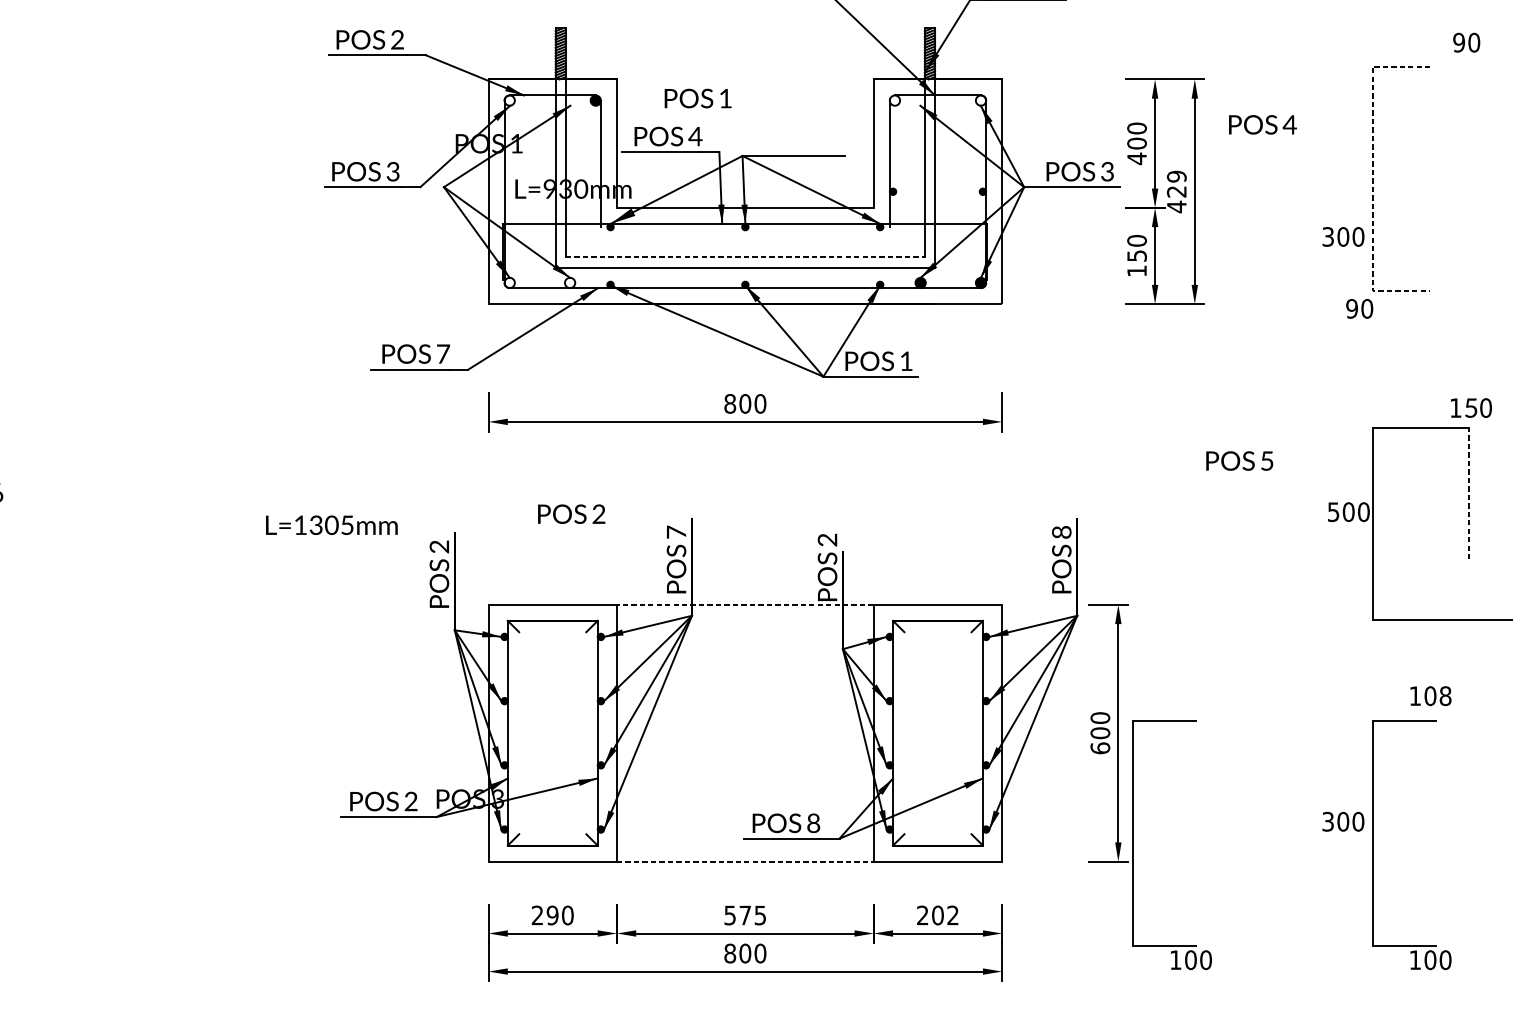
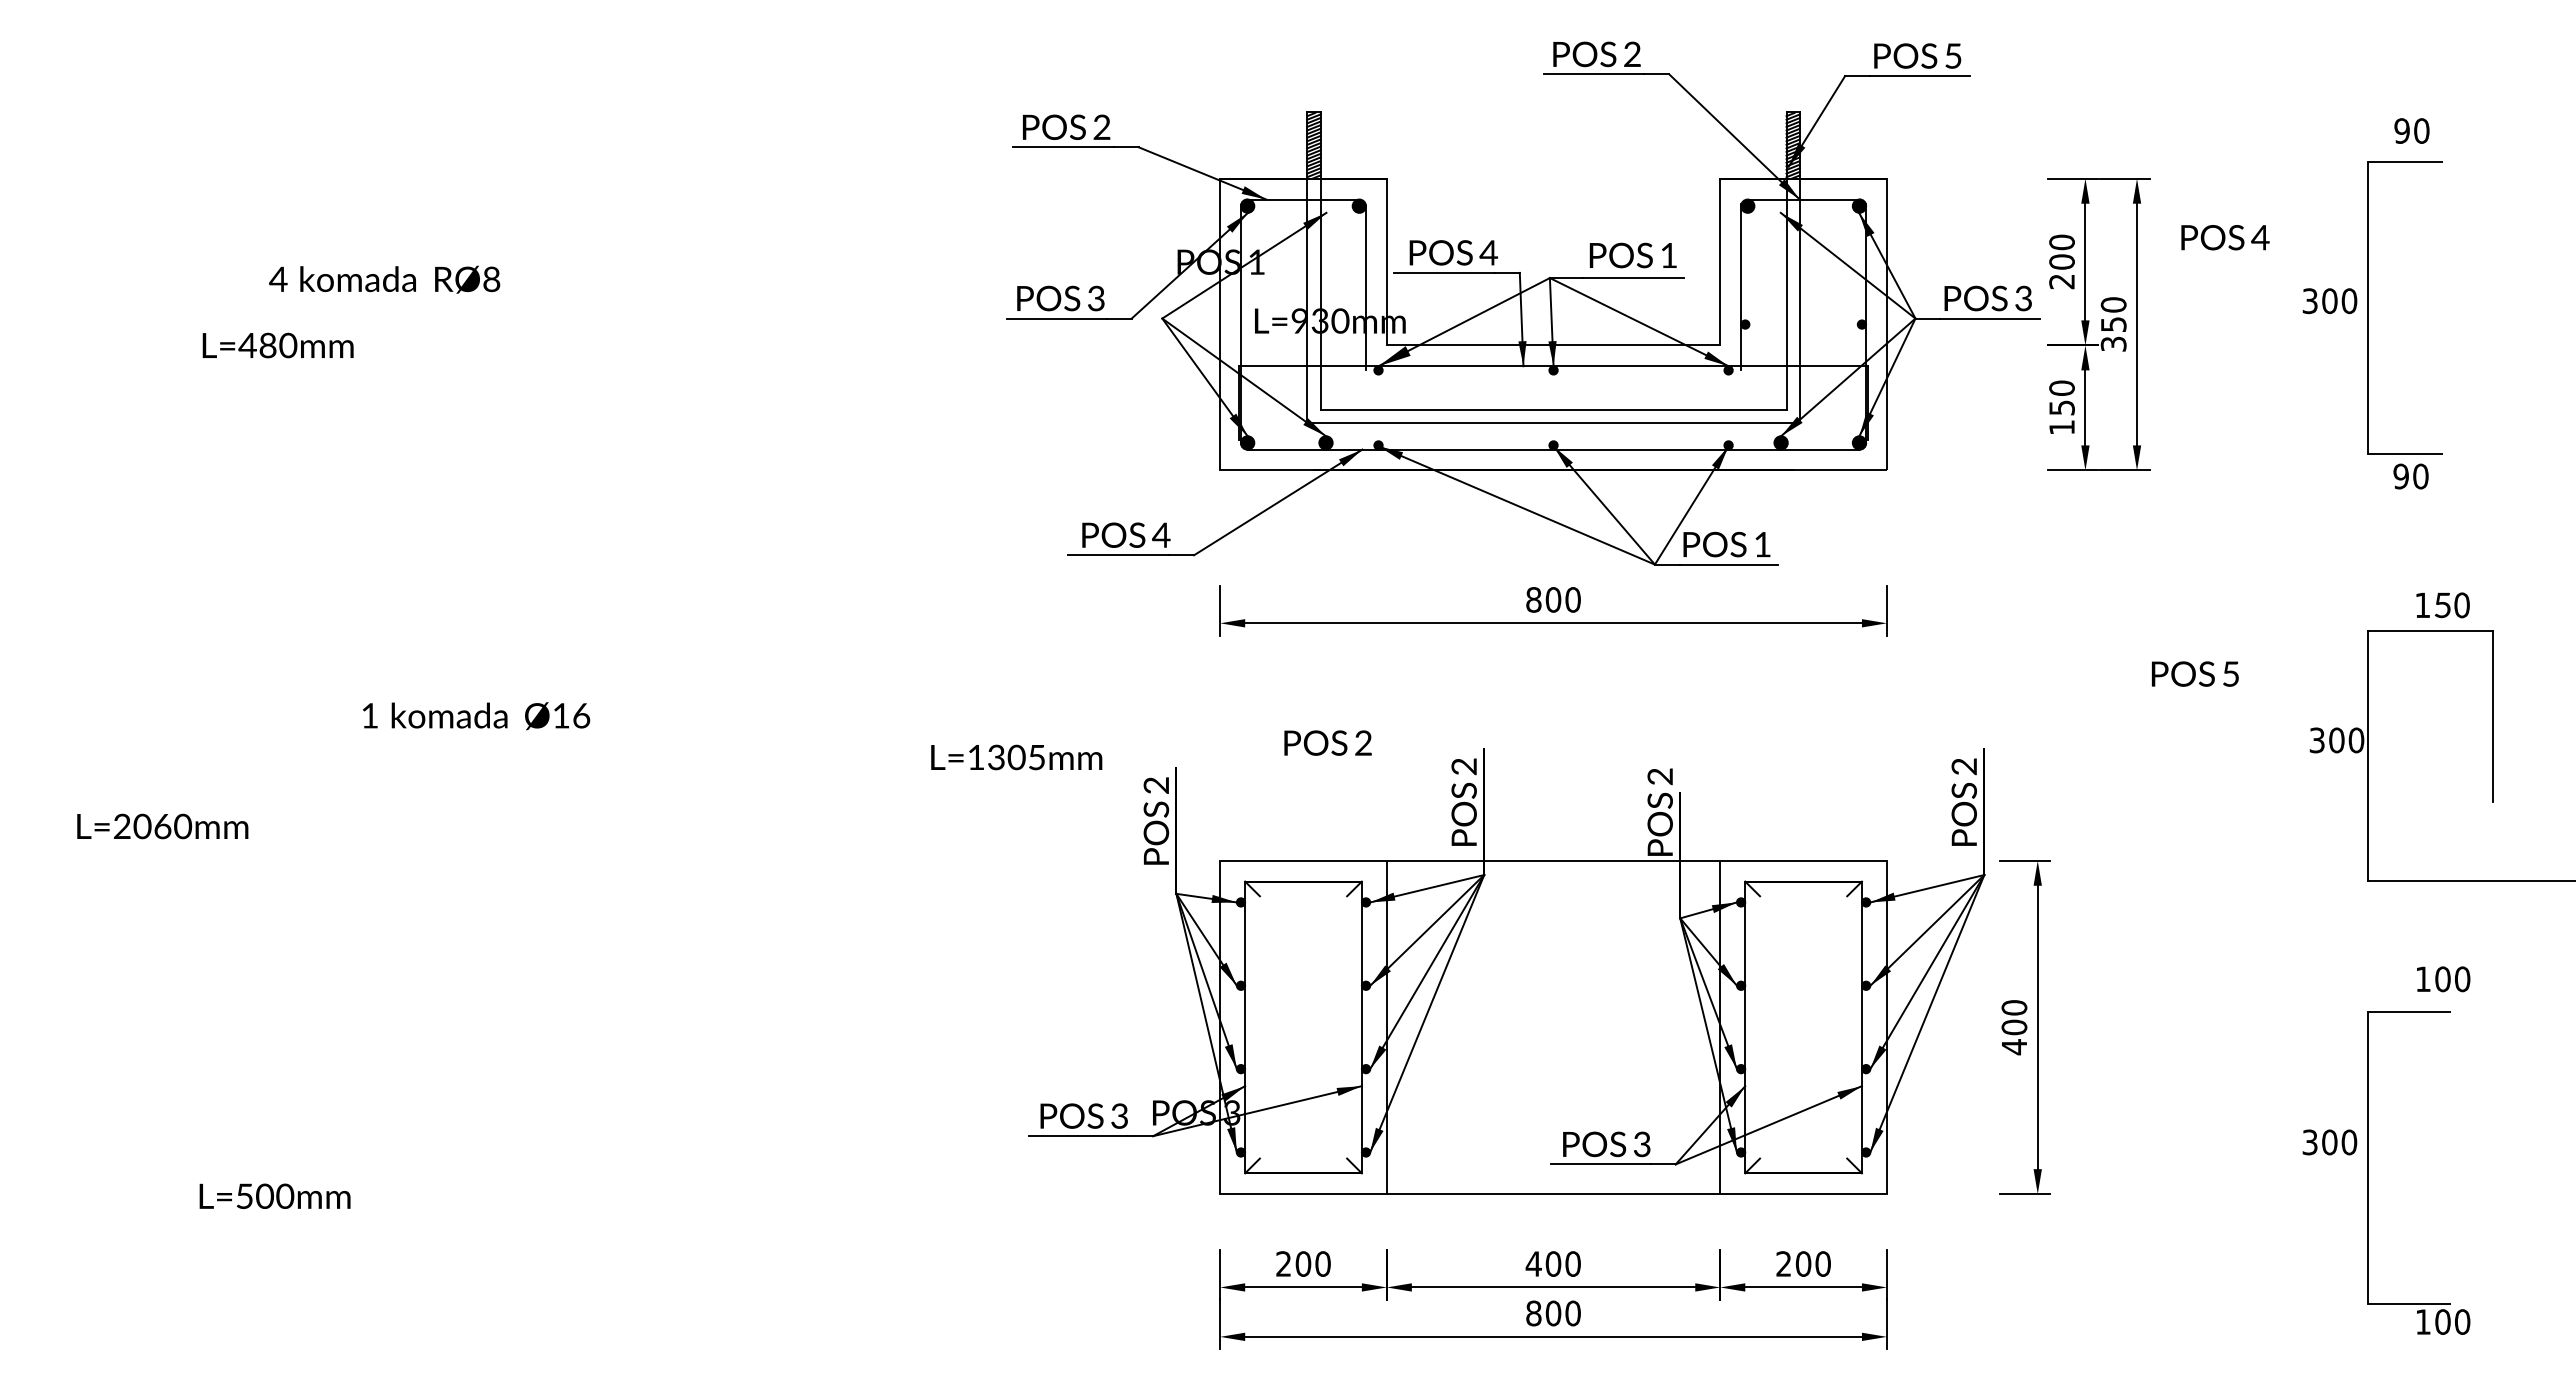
text: (1466, 42) -> (2411, 130), moved
text: (697, 98) -> (1632, 255), moved
fill: (509, 100) -> (1247, 205), added
fill: (894, 100) -> (1747, 205), added
fill: (981, 100) -> (1859, 205), added
text: (1136, 158) -> (2061, 281), 400 -> 200
line: (1372, 178) -> (2367, 307), dashed -> solid
text: (1176, 191) -> (2113, 324), 429 -> 350
text: (1343, 237) -> (2329, 301), moved
line: (745, 257) -> (1553, 409), dashed -> solid
fill: (509, 282) -> (1247, 442), added
fill: (569, 282) -> (1325, 442), added
text: (1359, 308) -> (2410, 476), moved
text: (443, 353) -> (1161, 534), 7 -> 4
text: (1470, 408) -> (2442, 605), moved
line: (1468, 492) -> (2492, 715), dashed -> solid
text: (1333, 511) -> (2317, 739), 500 -> 300
text: (676, 532) -> (1463, 766), 7 -> 2
text: (1062, 532) -> (1965, 766), 8 -> 2
line: (745, 604) -> (1553, 860), dashed -> solid
text: (1445, 695) -> (2462, 978), 108 -> 100
text: (1100, 748) -> (2014, 1047), 600 -> 400
text: (411, 801) -> (1119, 1116), 2 -> 3
text: (813, 823) -> (1642, 1144), 8 -> 3
part: (1133, 844) -> (2057, 1172), removed
line: (745, 861) -> (1553, 1194), dashed -> solid
text: (552, 915) -> (1303, 1263), 290 -> 200
text: (744, 915) -> (1552, 1263), 575 -> 400
text: (952, 915) -> (1822, 1263), 202 -> 200

